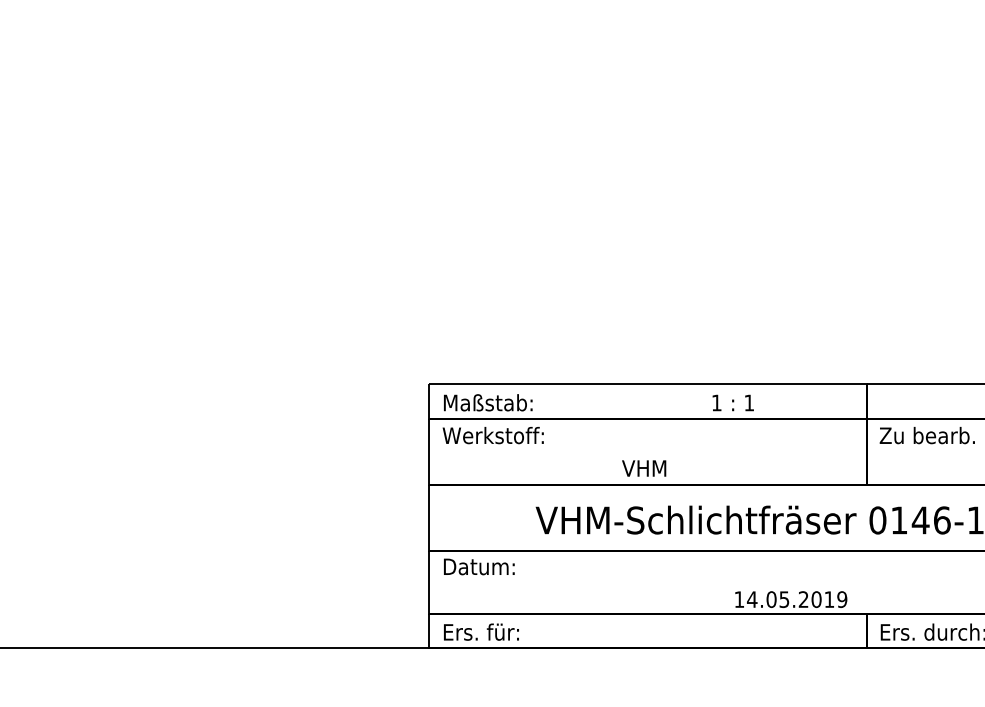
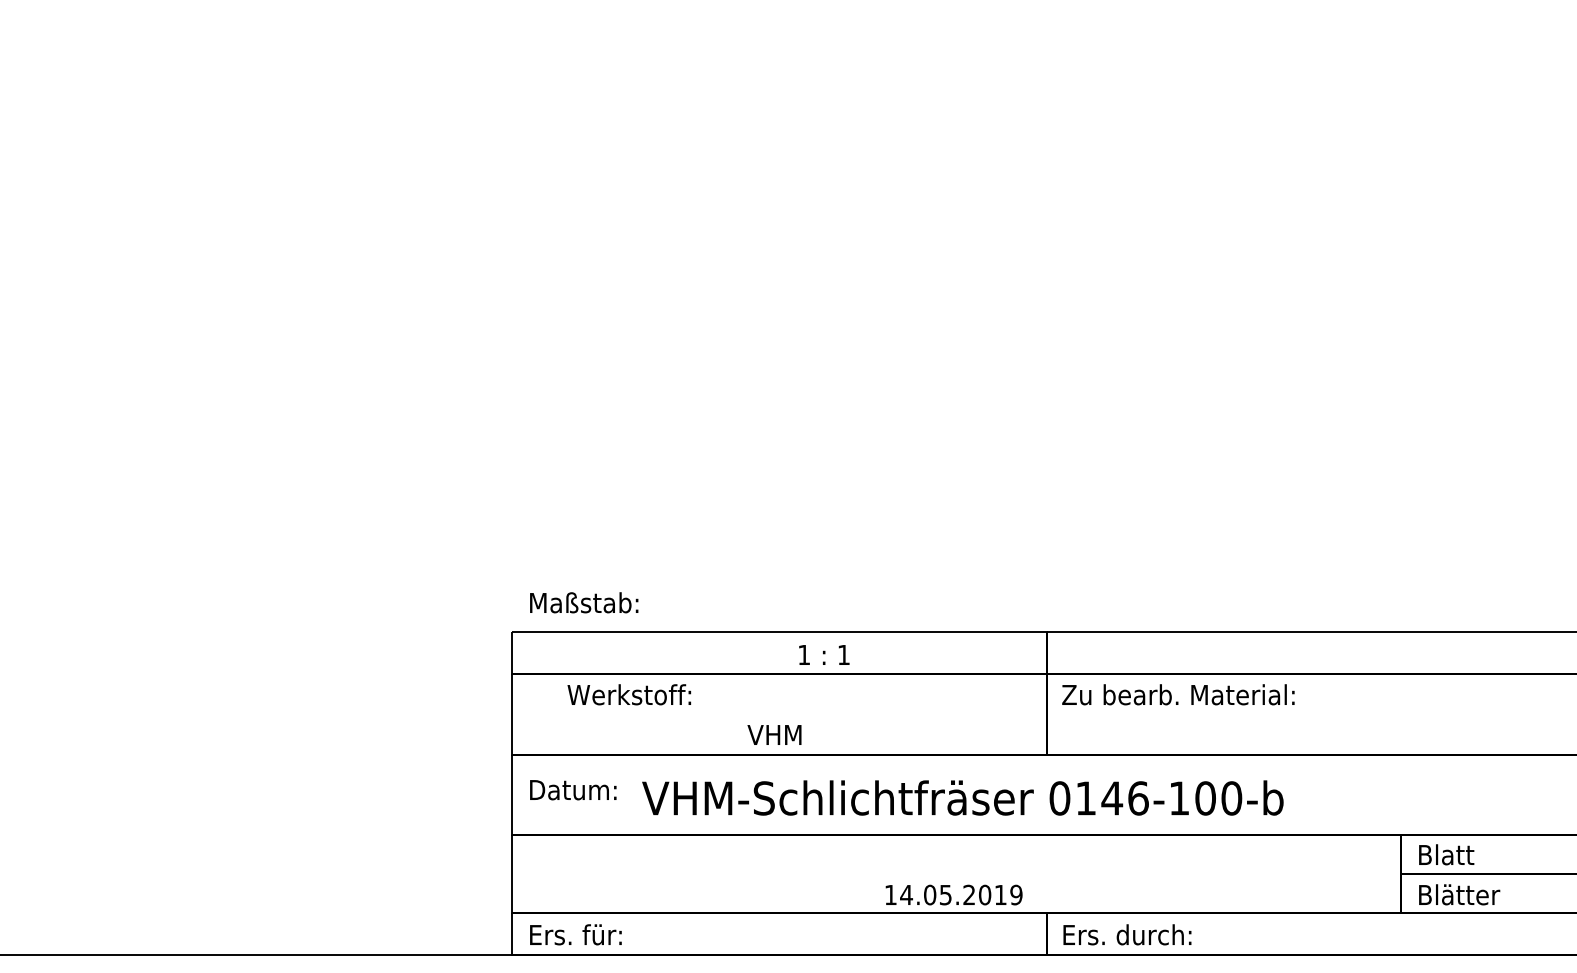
text: (488, 402) -> (584, 602), moved
text: (733, 402) -> (824, 654), moved
text: (492, 435) -> (628, 694), moved
text: (479, 567) -> (573, 790), moved

